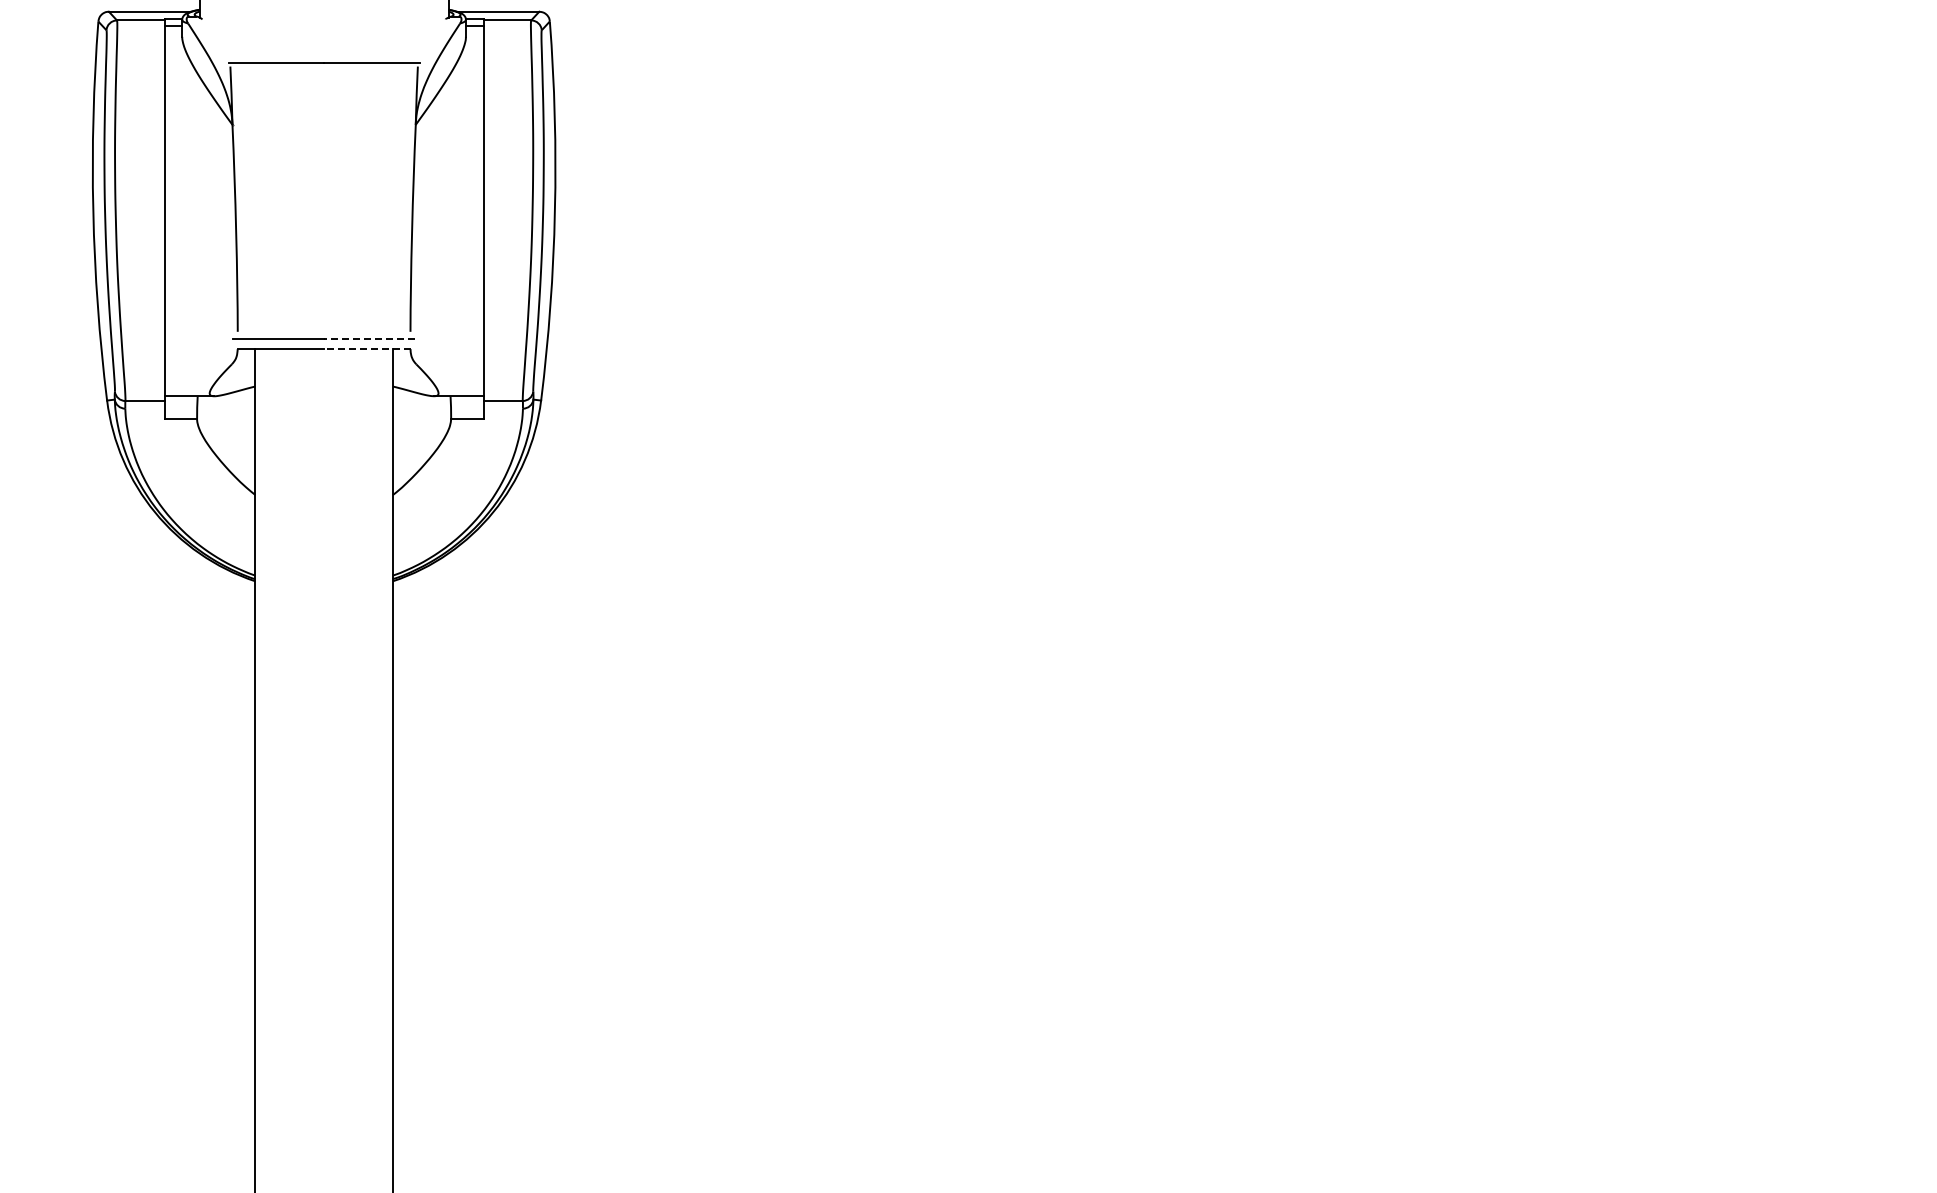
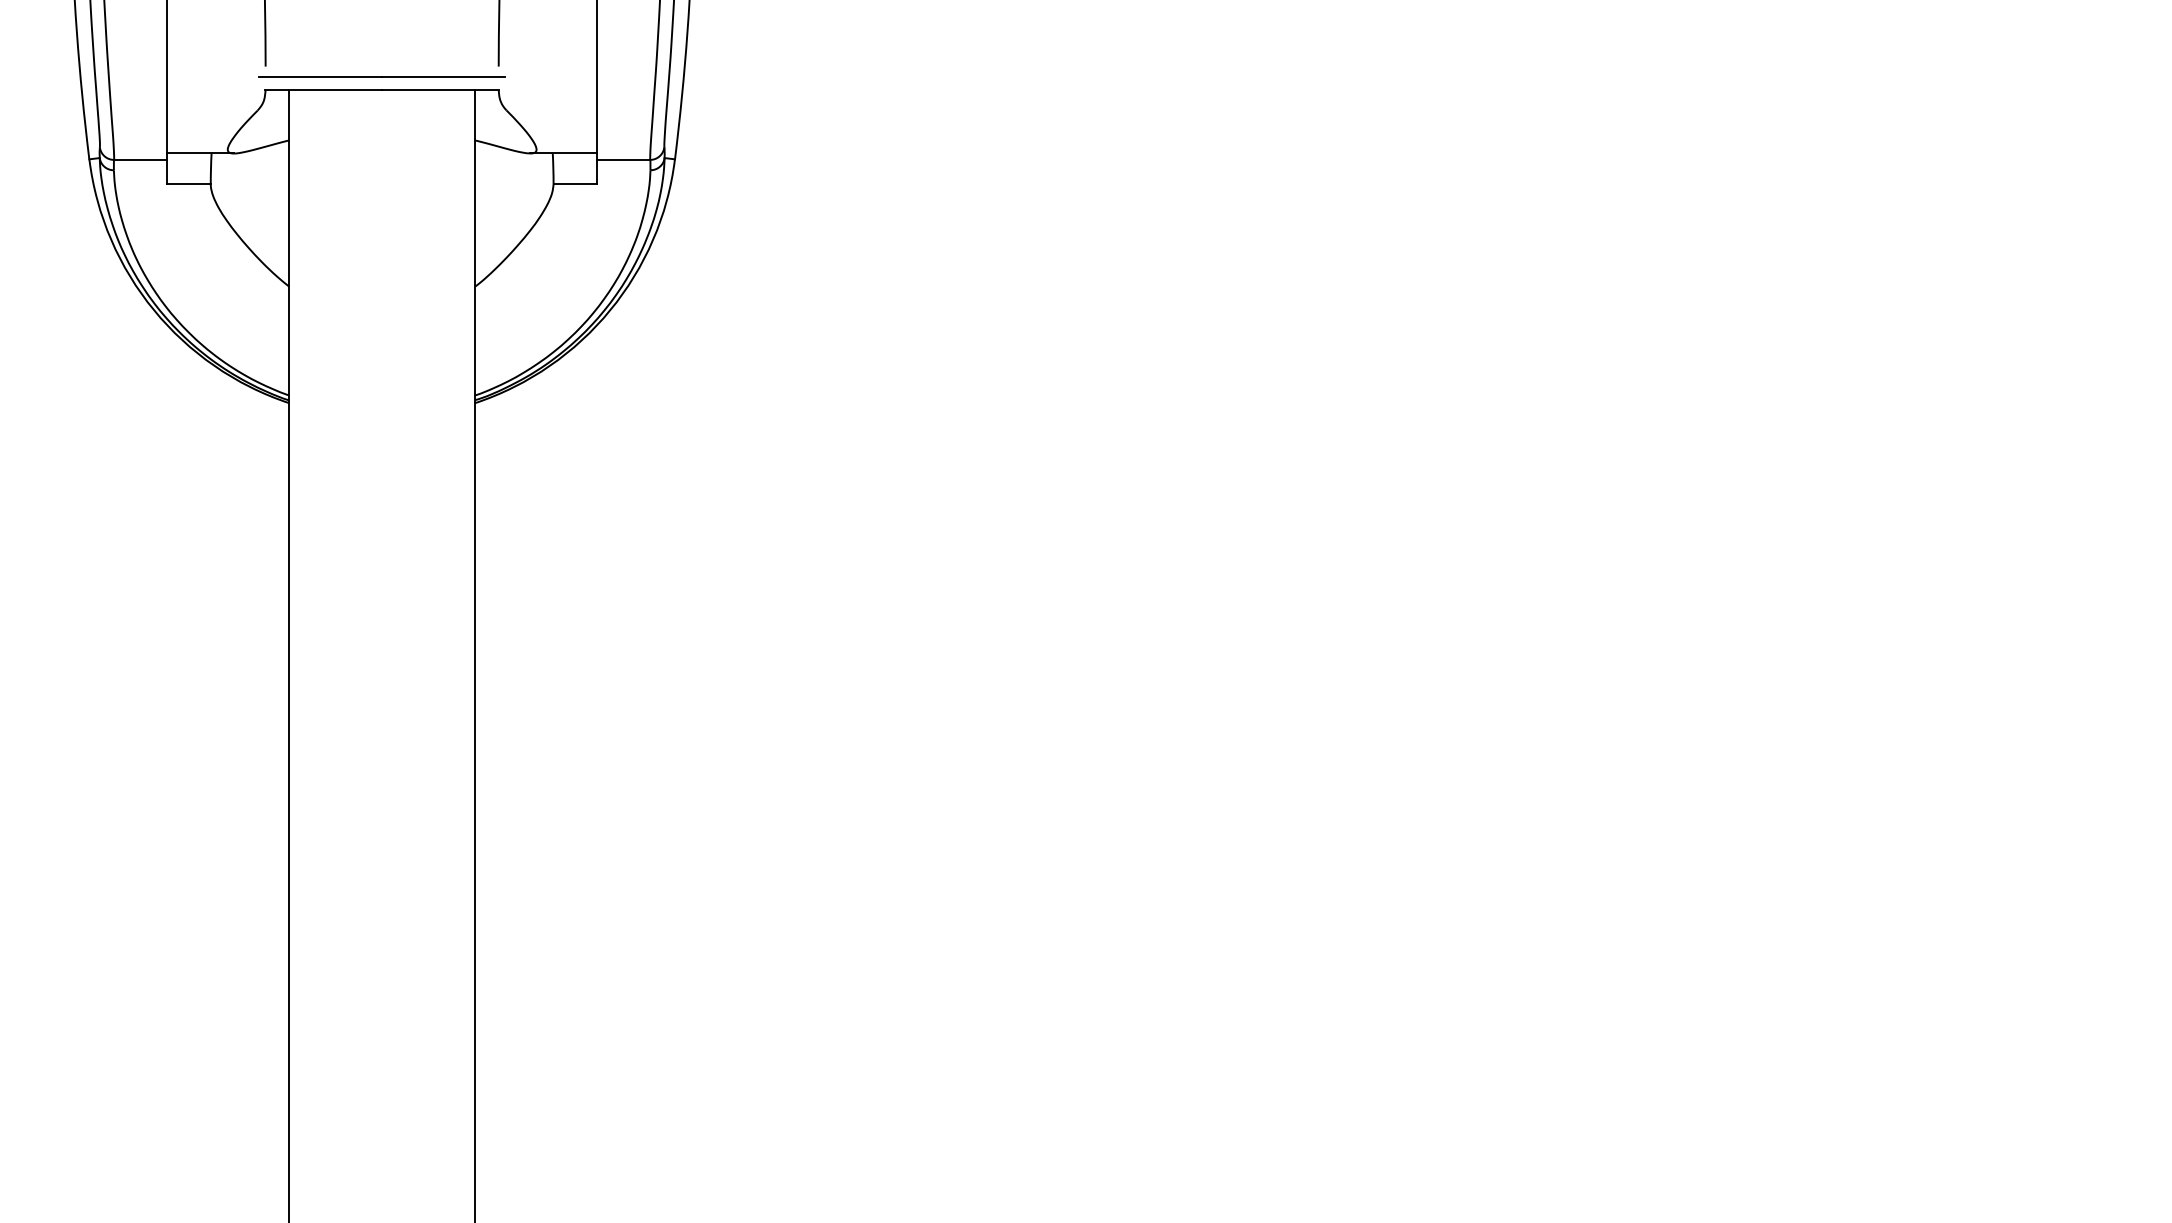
line: (369, 339) -> (443, 76), dashed -> solid
line: (366, 349) -> (439, 90), dashed -> solid

